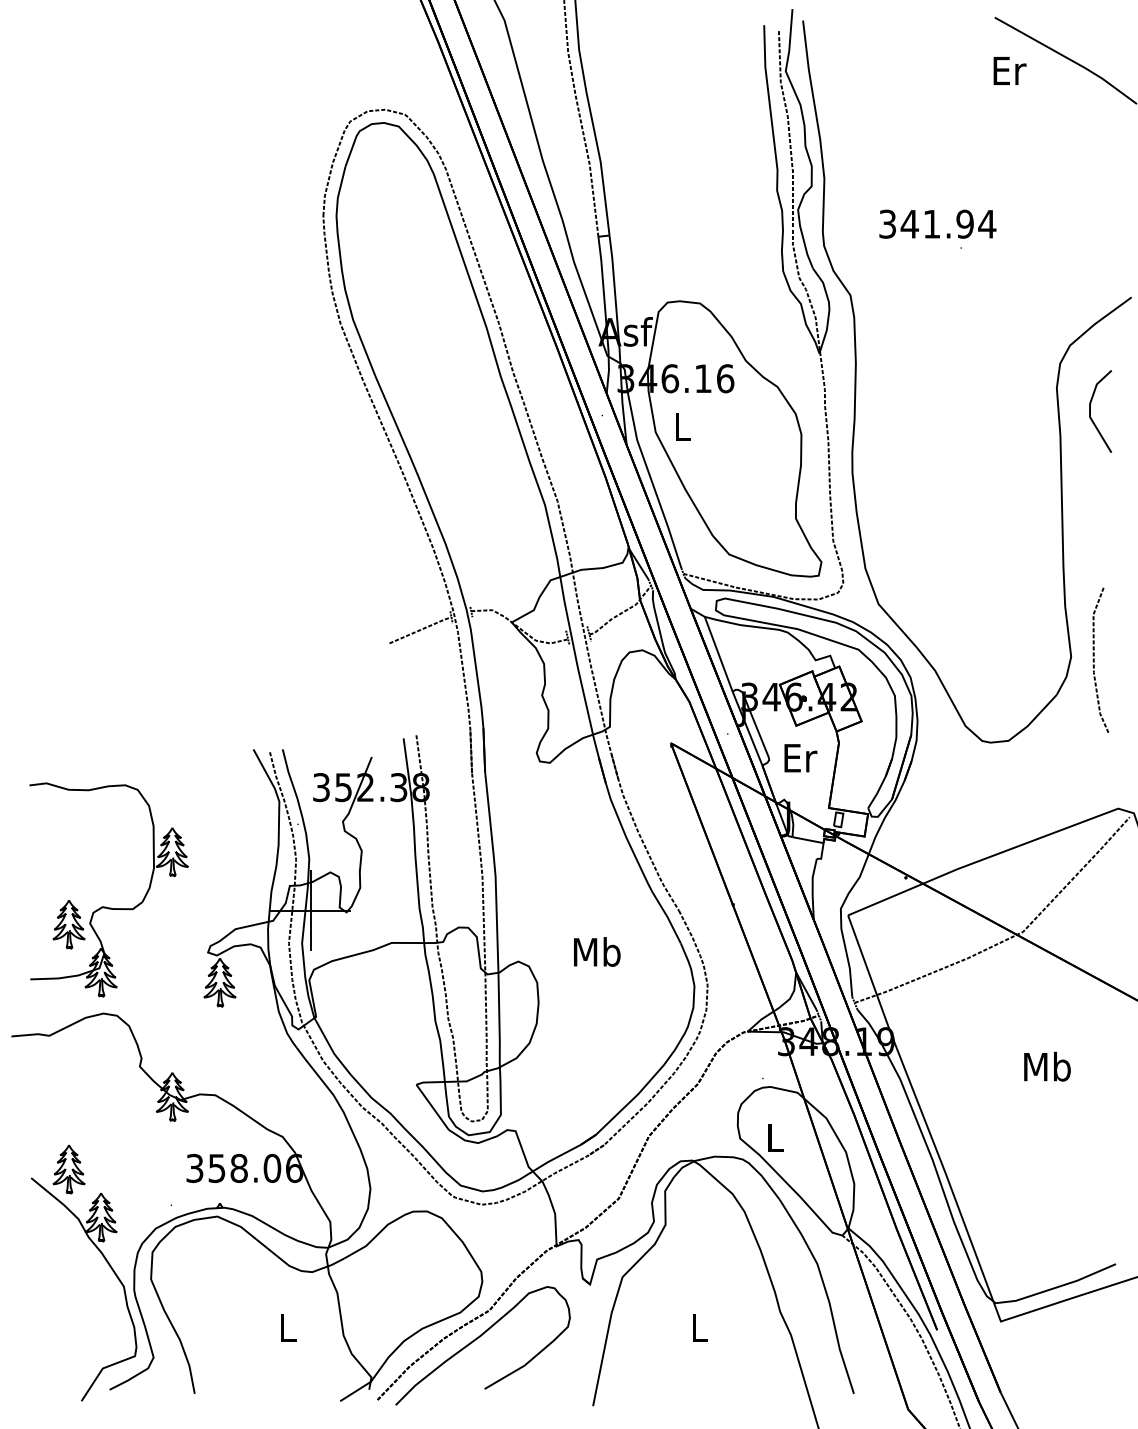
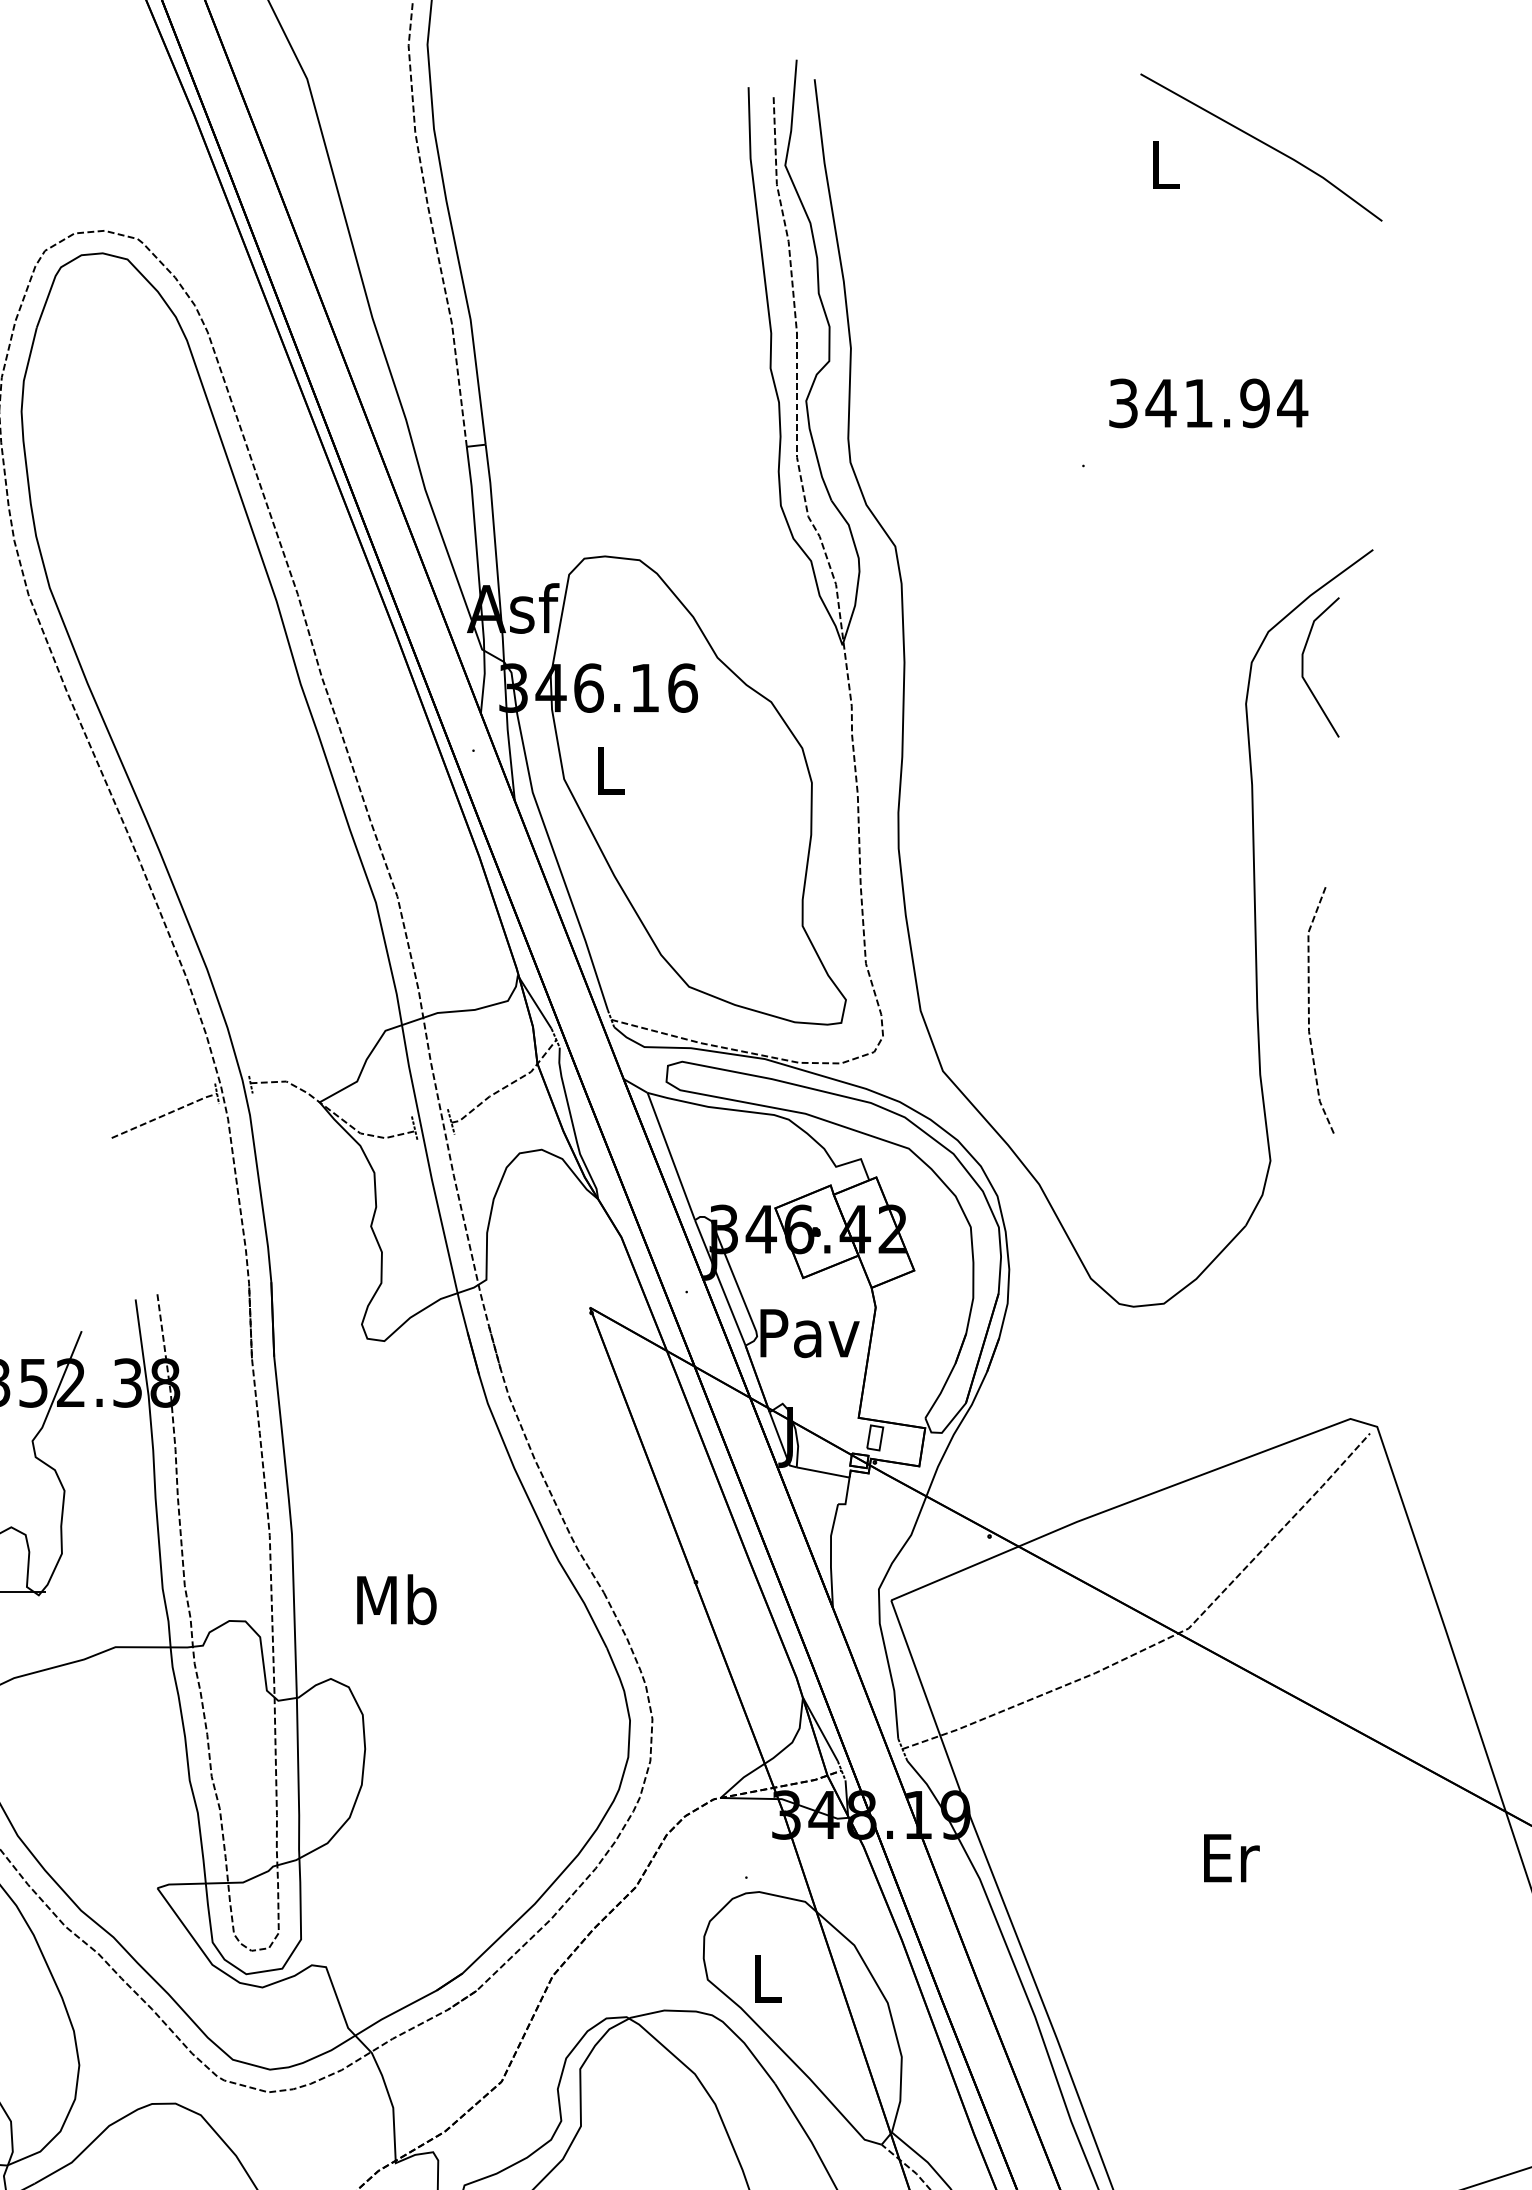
text: (1009, 70) -> (1165, 164), Er -> L
text: (937, 223) -> (1208, 402), moved
line: (1090, 411) -> (1303, 667), moved
line: (1094, 659) -> (1310, 1009), moved
text: (800, 758) -> (810, 1333), Er -> Pav
text: (597, 951) -> (397, 1598), moved
text: (1047, 1066) -> (1230, 1857), Mb -> Er

